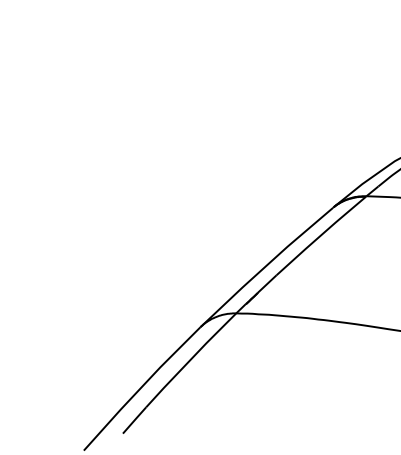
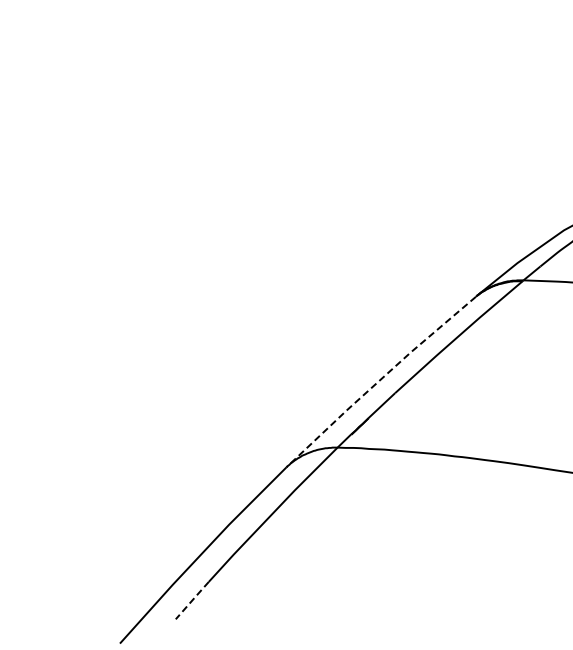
line: (265, 266) -> (379, 380), solid -> dashed
line: (134, 419) -> (192, 599), solid -> dashed

